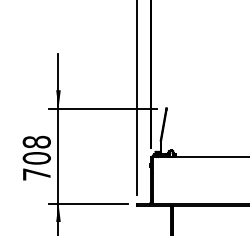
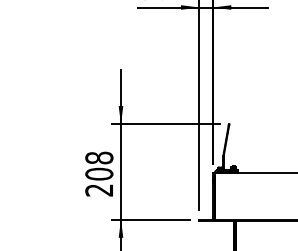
text: (35, 174) -> (98, 190), 708 -> 208

